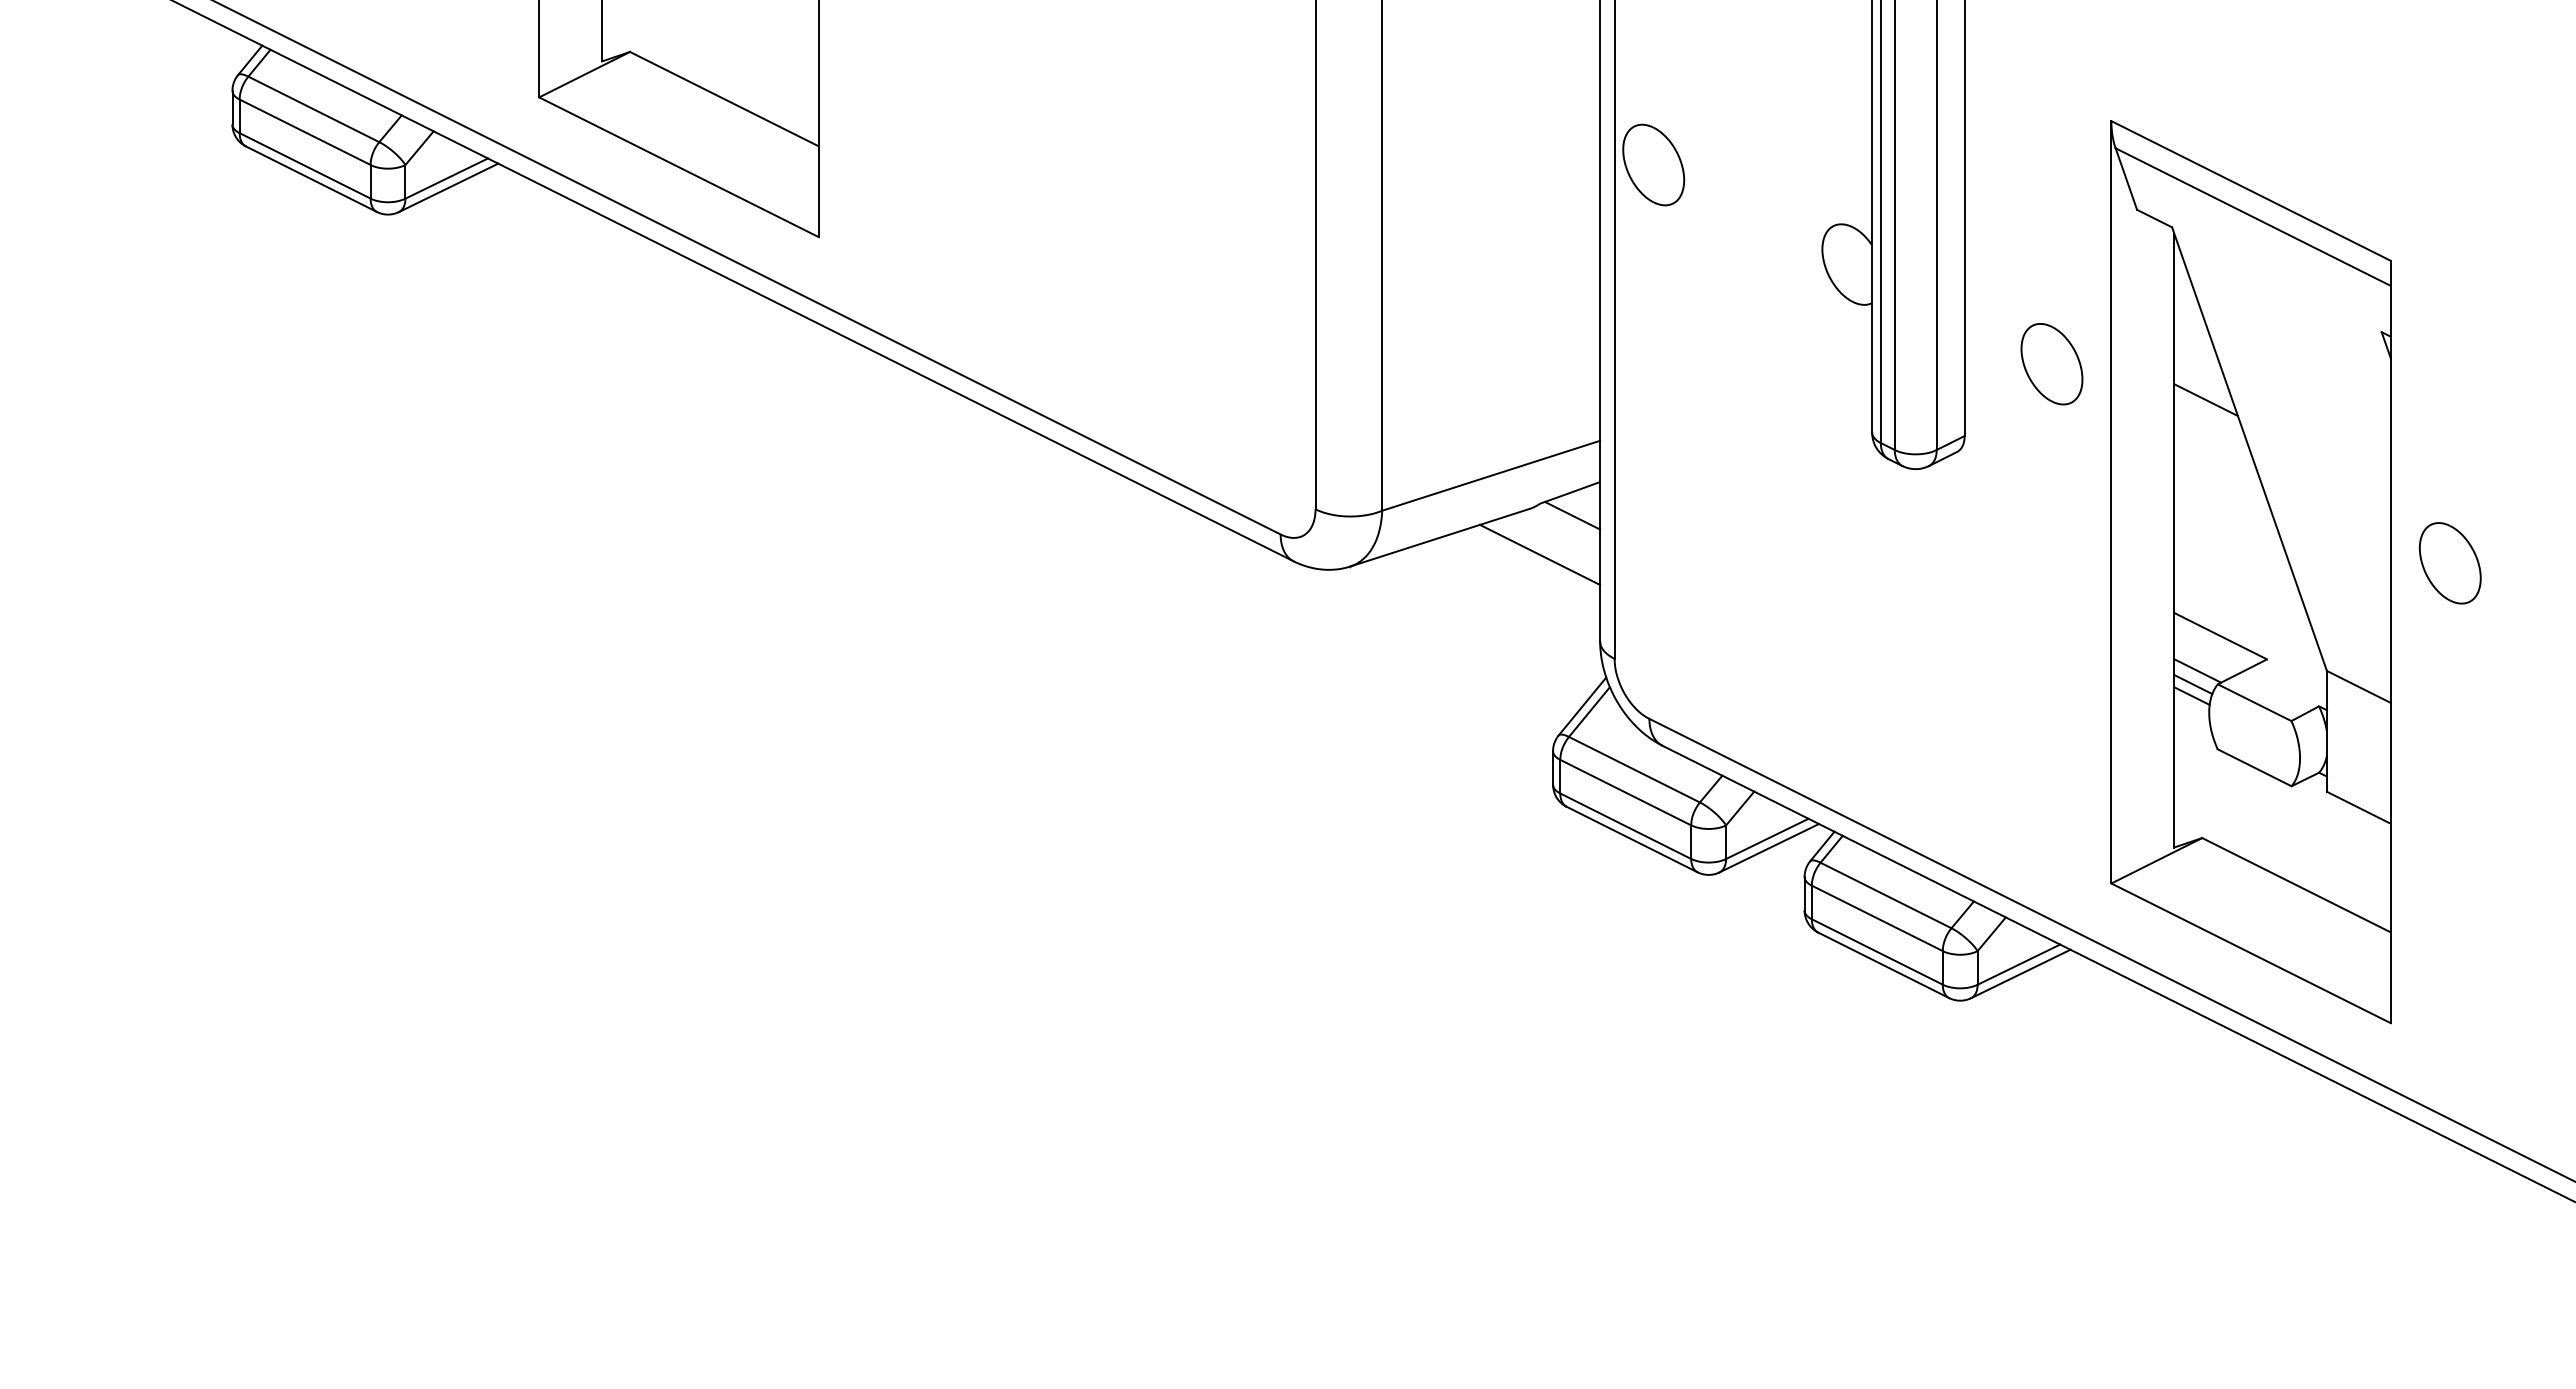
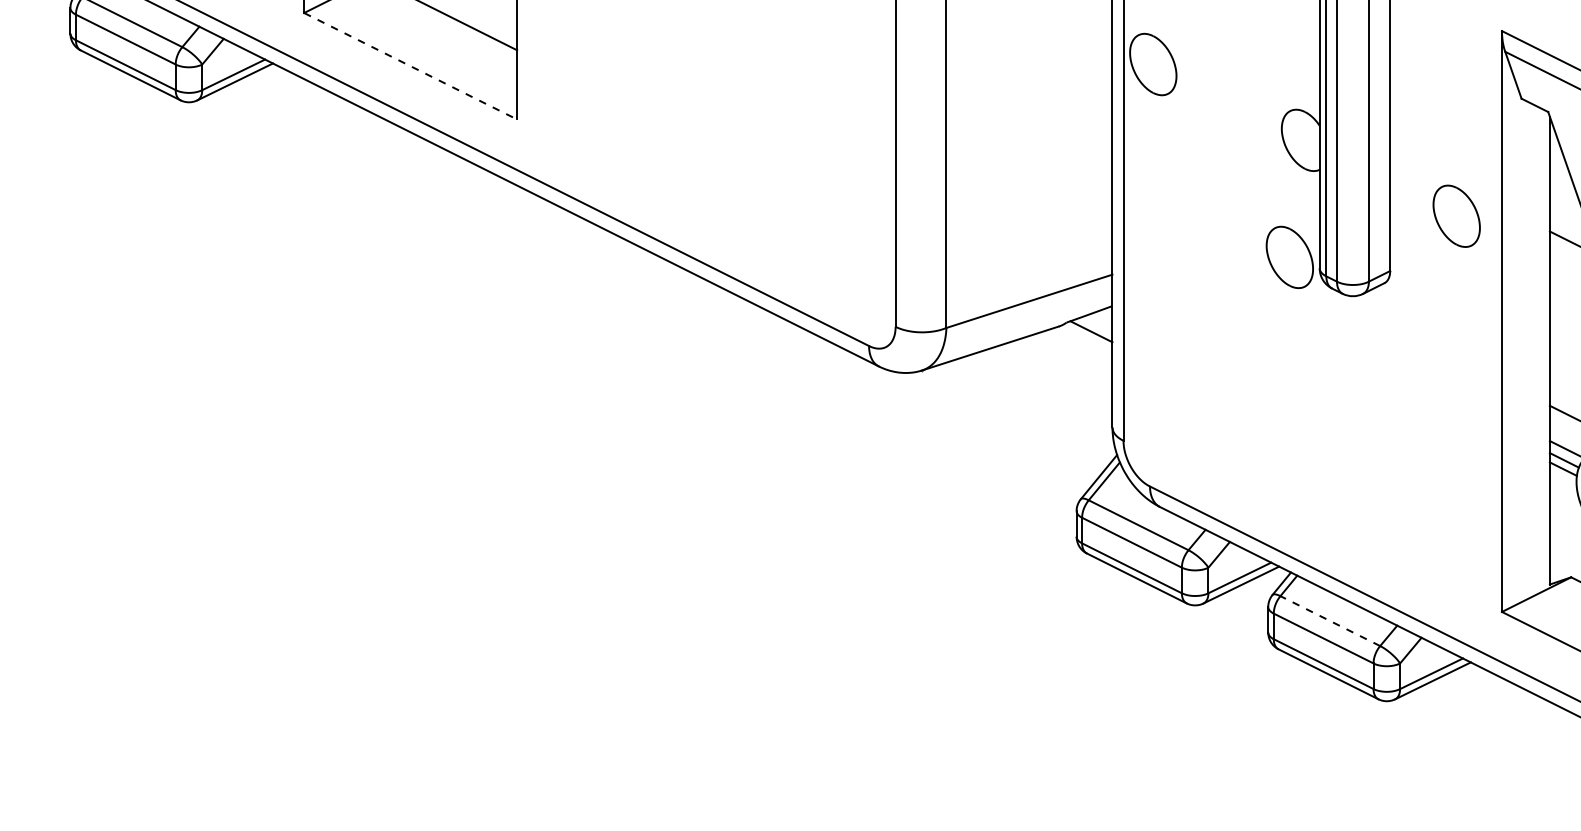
line: (679, 167) -> (411, 66), solid -> dashed
part: (1832, 418) -> (1289, 257), added
line: (1539, 554) -> (1066, 361), removed
line: (1885, 895) -> (1329, 621), solid -> dashed

